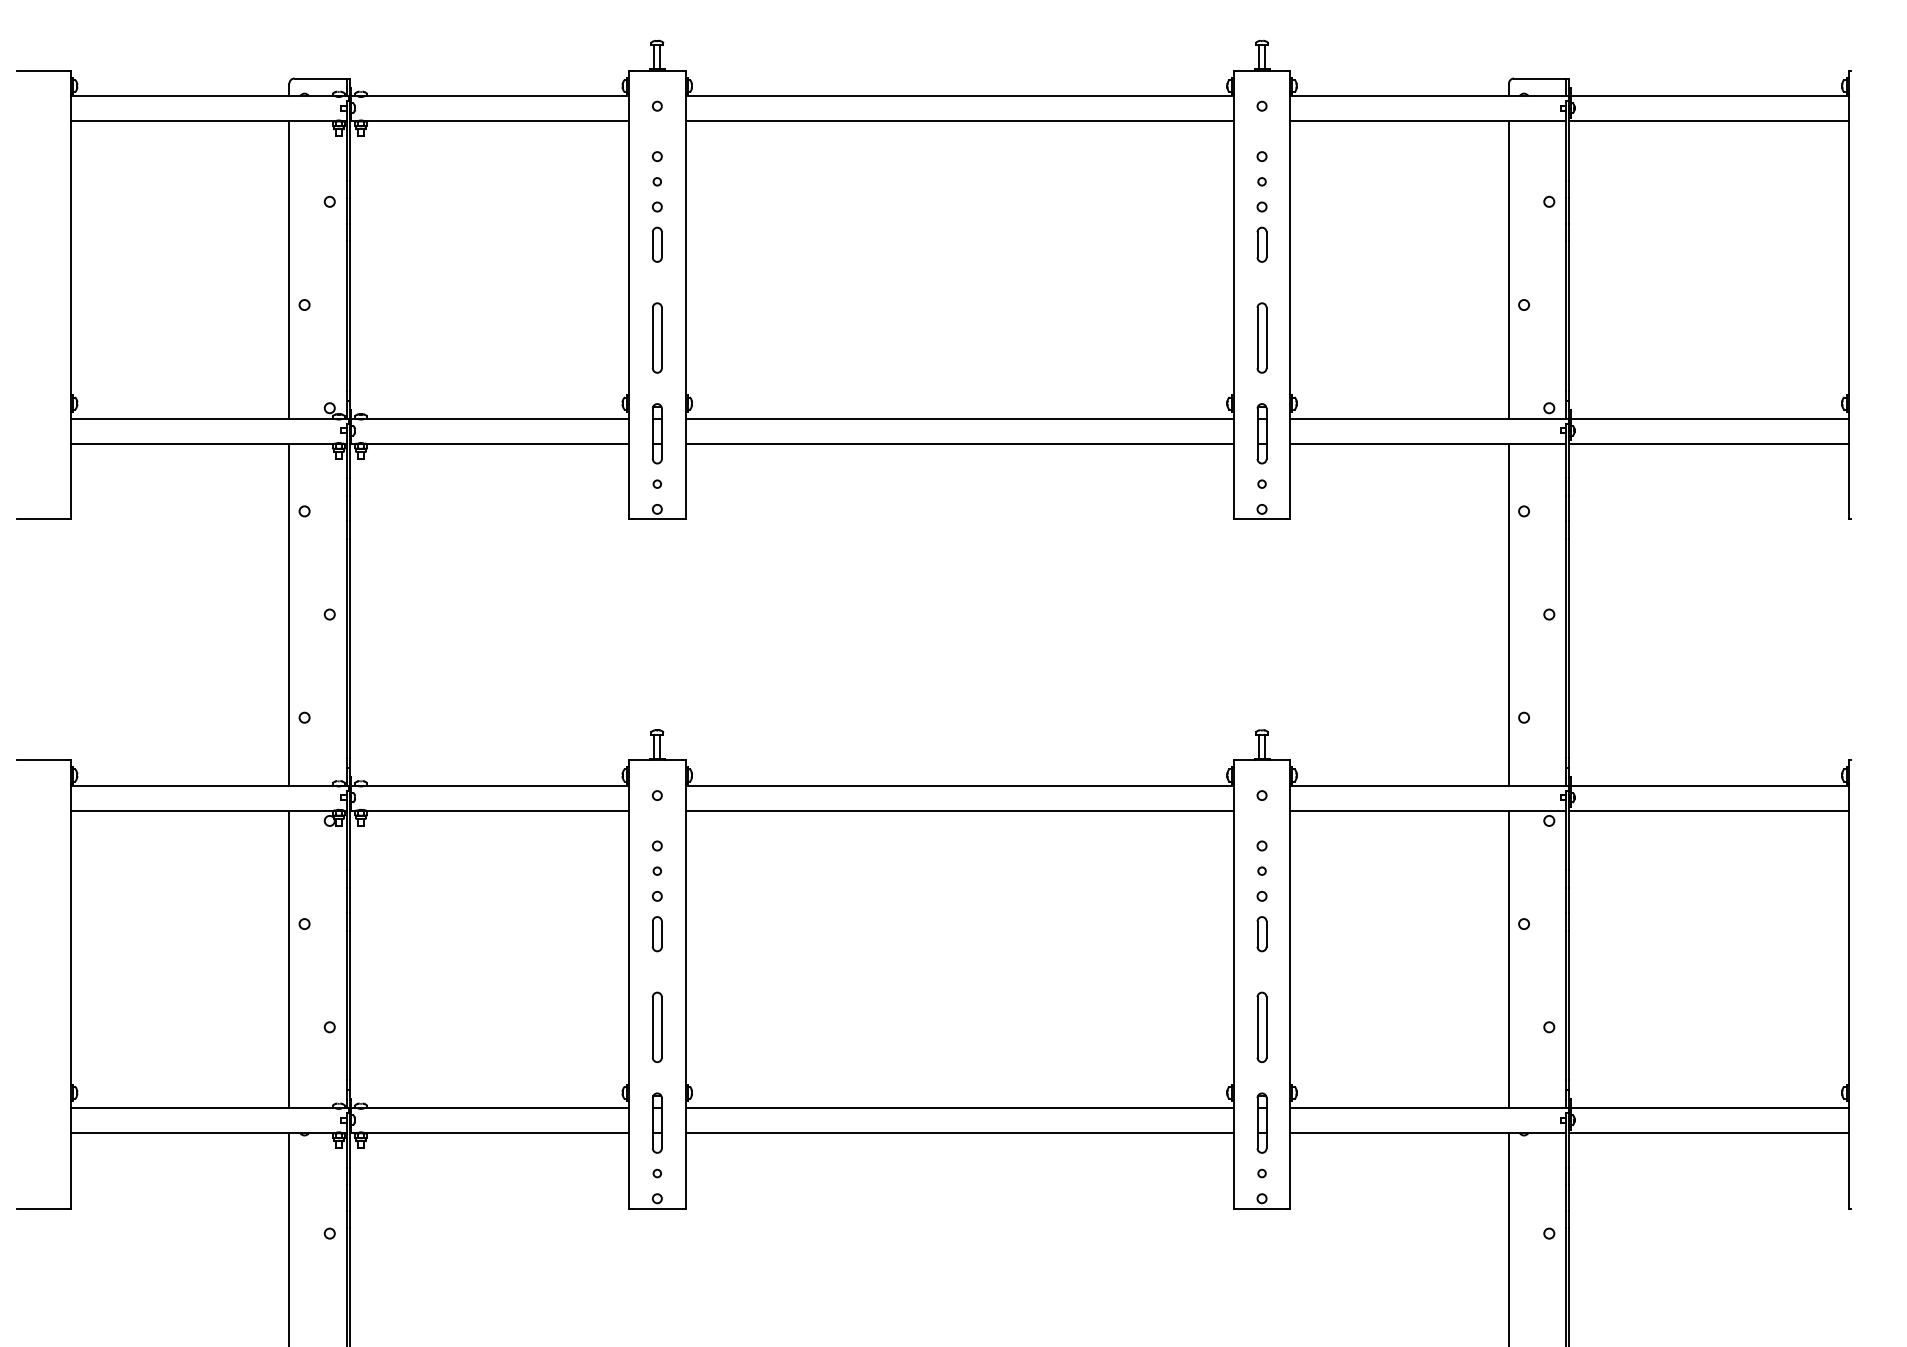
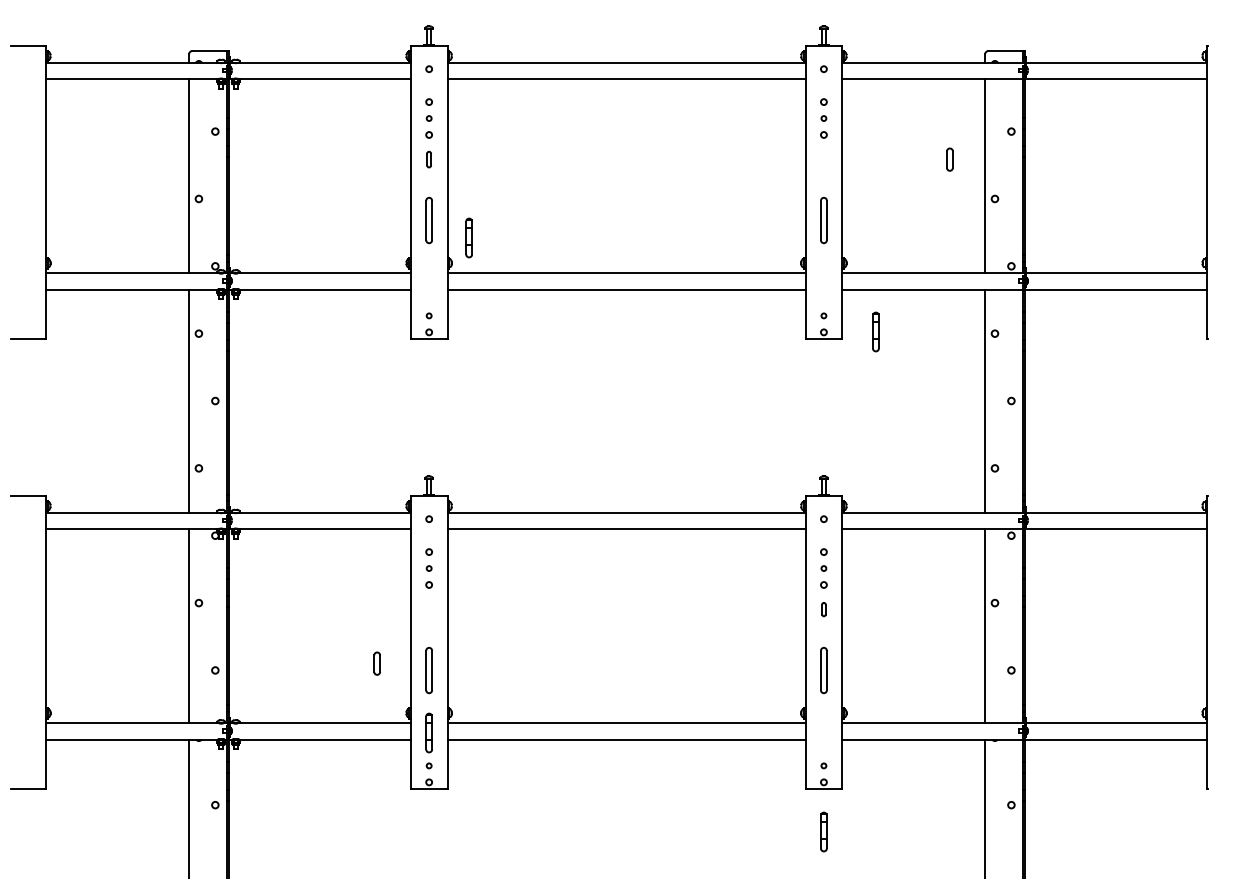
part: (656, 244) -> (428, 159), size x0.7
part: (1261, 244) -> (949, 159), moved
part: (656, 432) -> (468, 237), moved
part: (1261, 432) -> (875, 331), moved
part: (656, 933) -> (376, 663), moved
part: (1261, 933) -> (823, 609), size x0.6
part: (1261, 1122) -> (823, 831), moved

